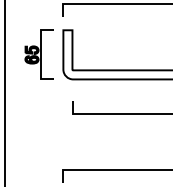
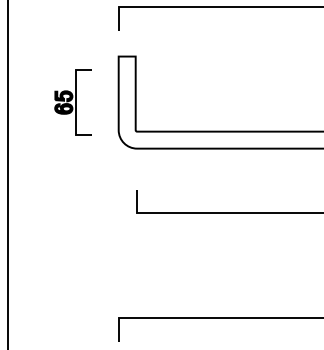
part: (38, 54) -> (72, 101), size x0.7

